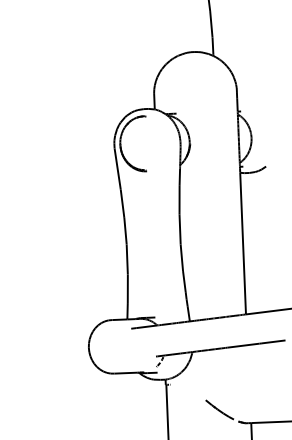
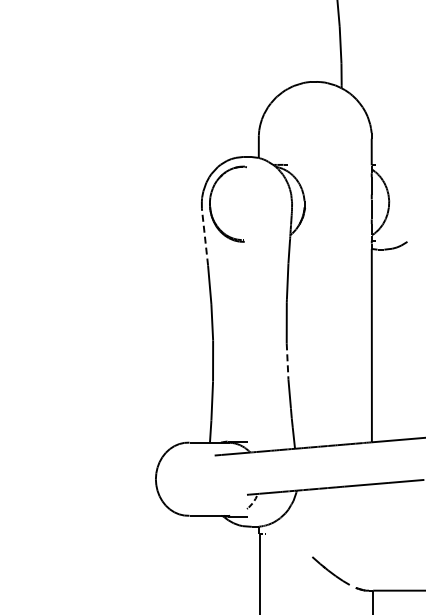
line: (118, 169) -> (205, 237), solid -> dashed
line: (181, 258) -> (287, 362), solid -> dashed

